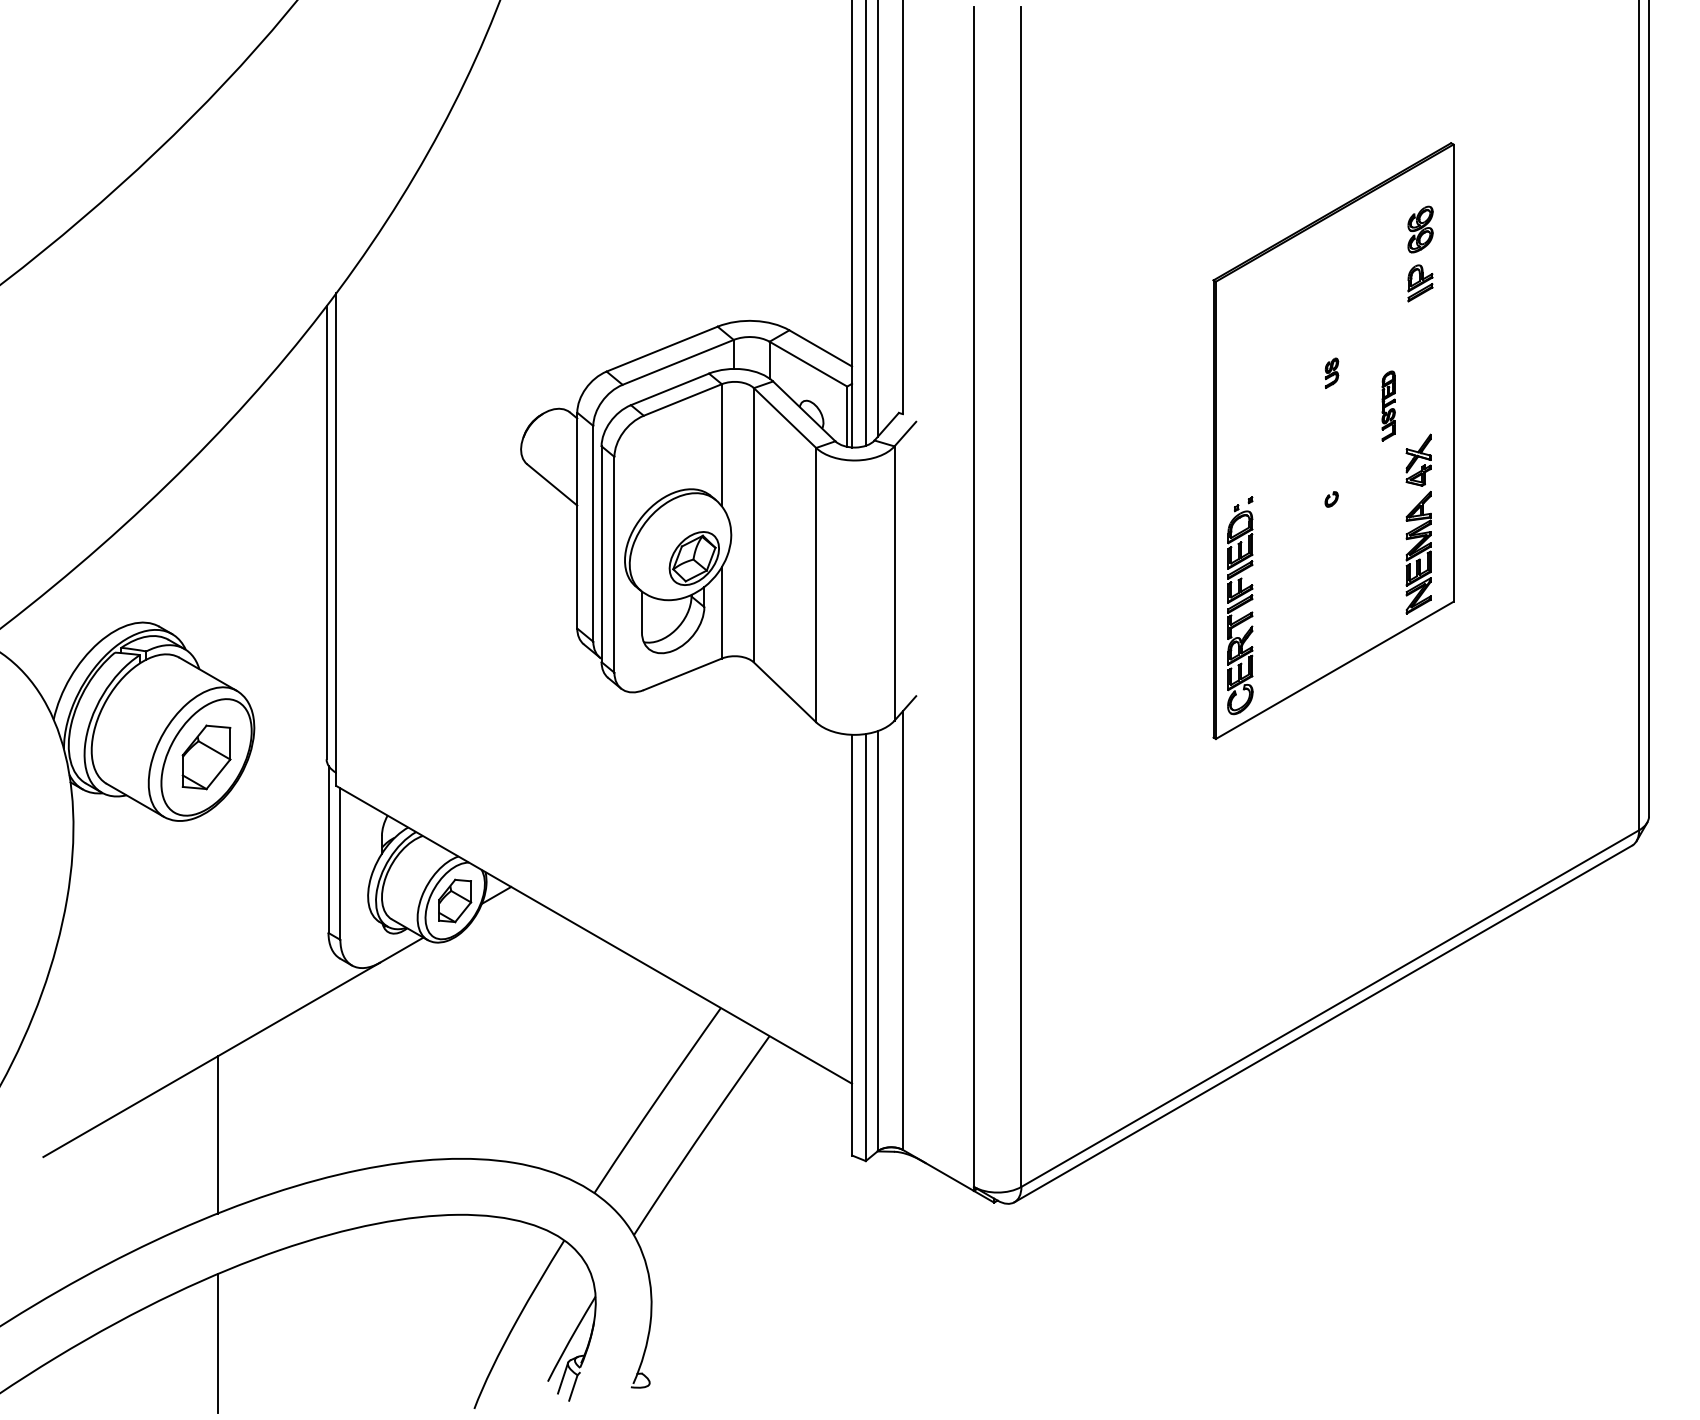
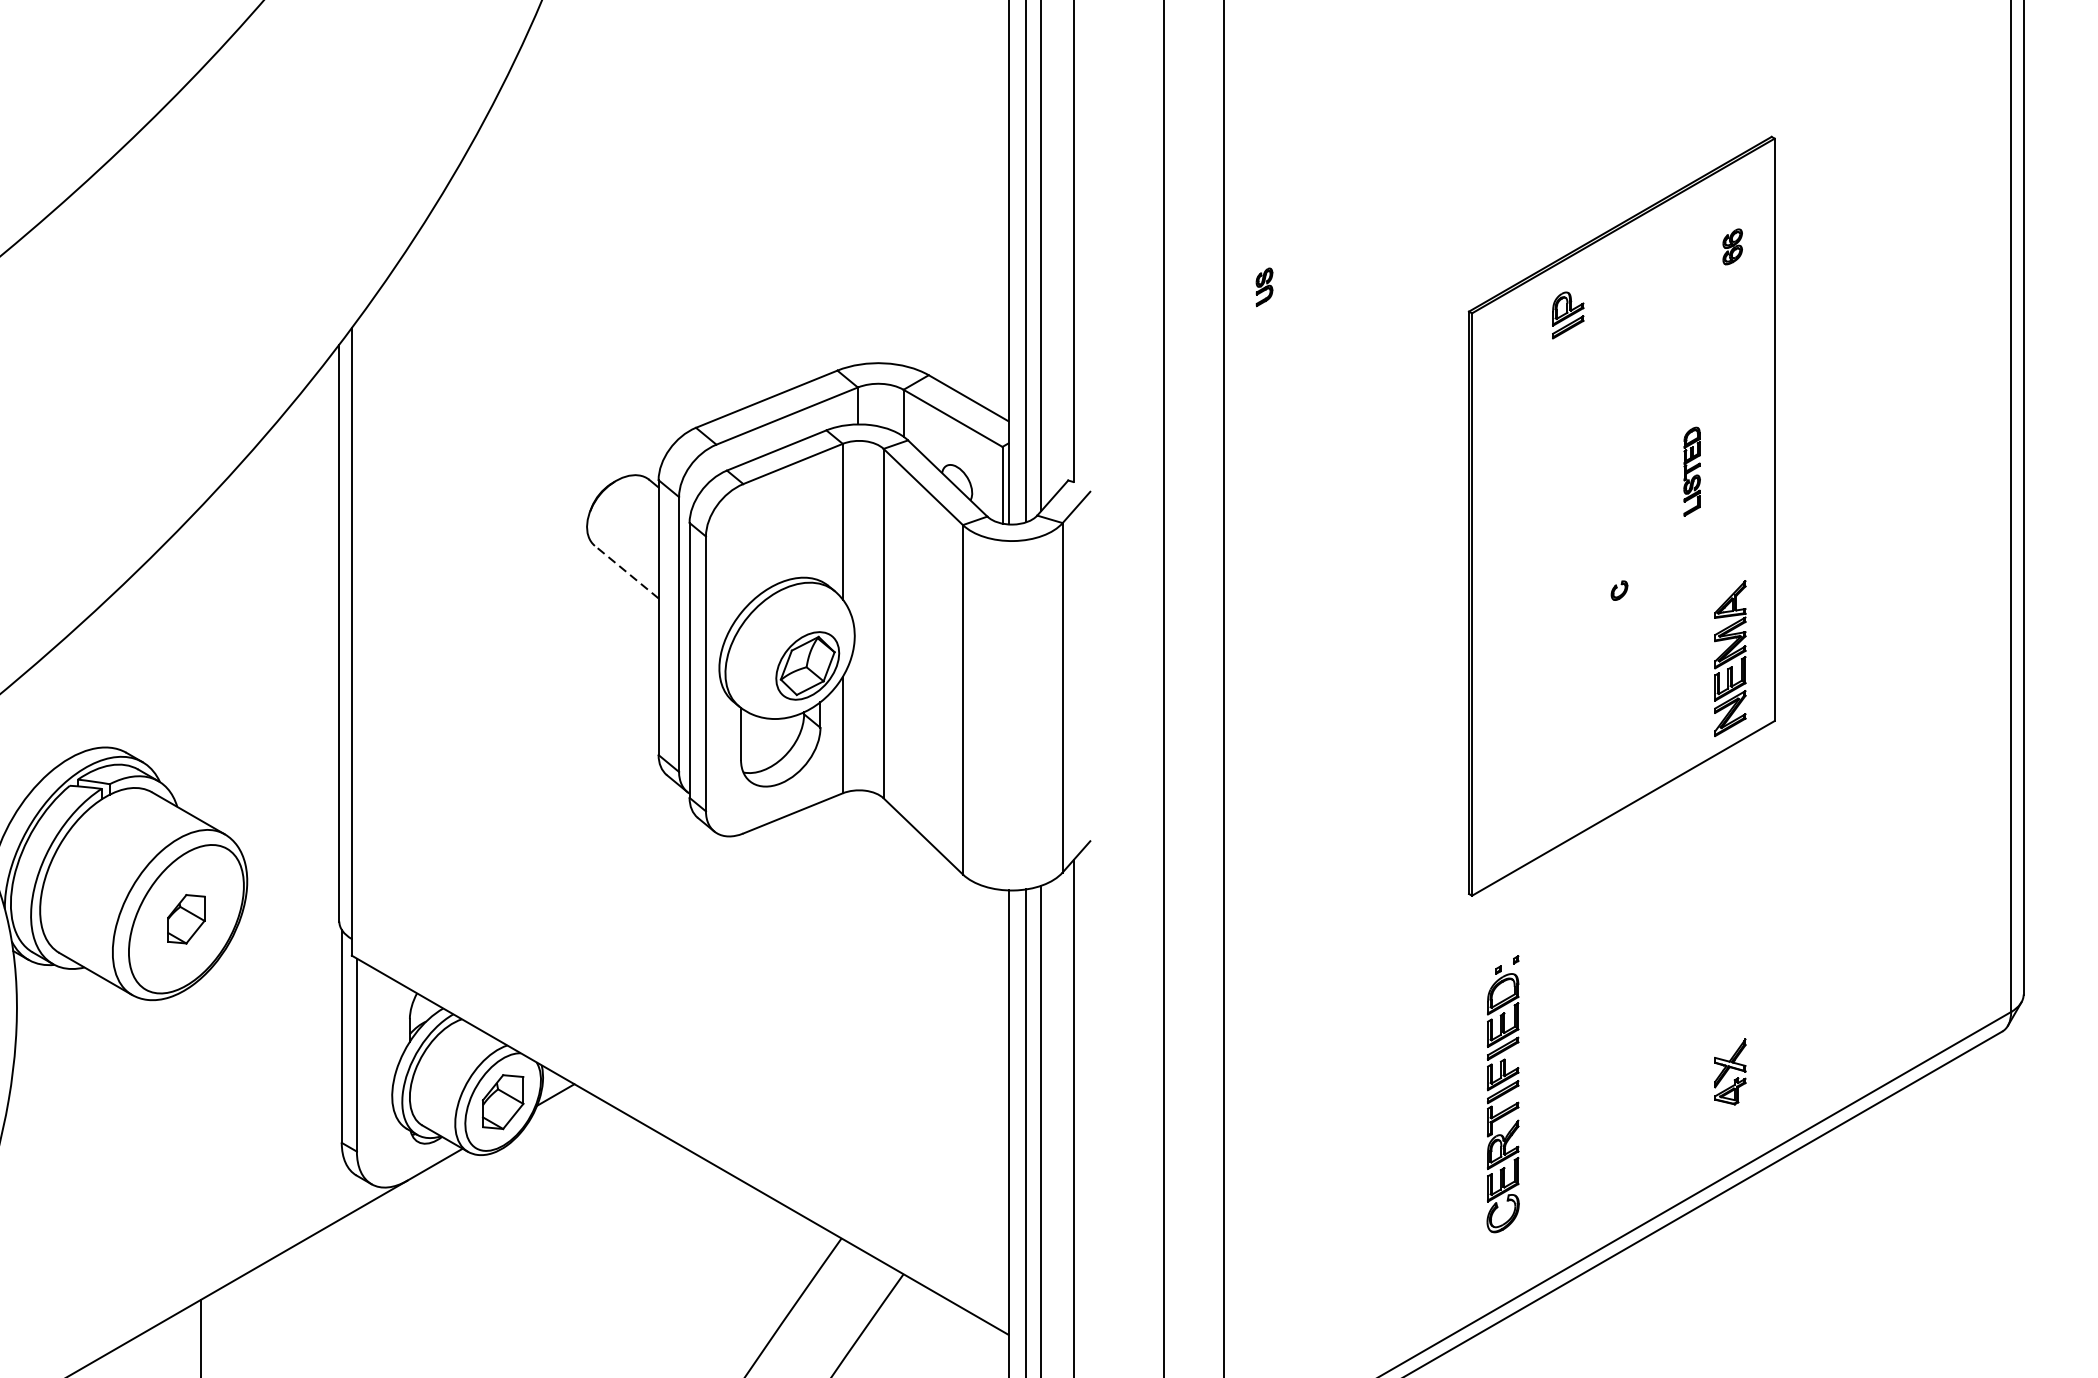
part: (1420, 229) -> (1732, 246), size x0.6
part: (1420, 283) -> (1568, 315), moved
part: (1331, 372) -> (1263, 286), moved
part: (1418, 459) -> (1730, 1070), moved
line: (551, 484) -> (625, 571), solid -> dashed
part: (1240, 605) -> (1503, 1093), moved
part: (206, 757) -> (186, 919), size x0.6

